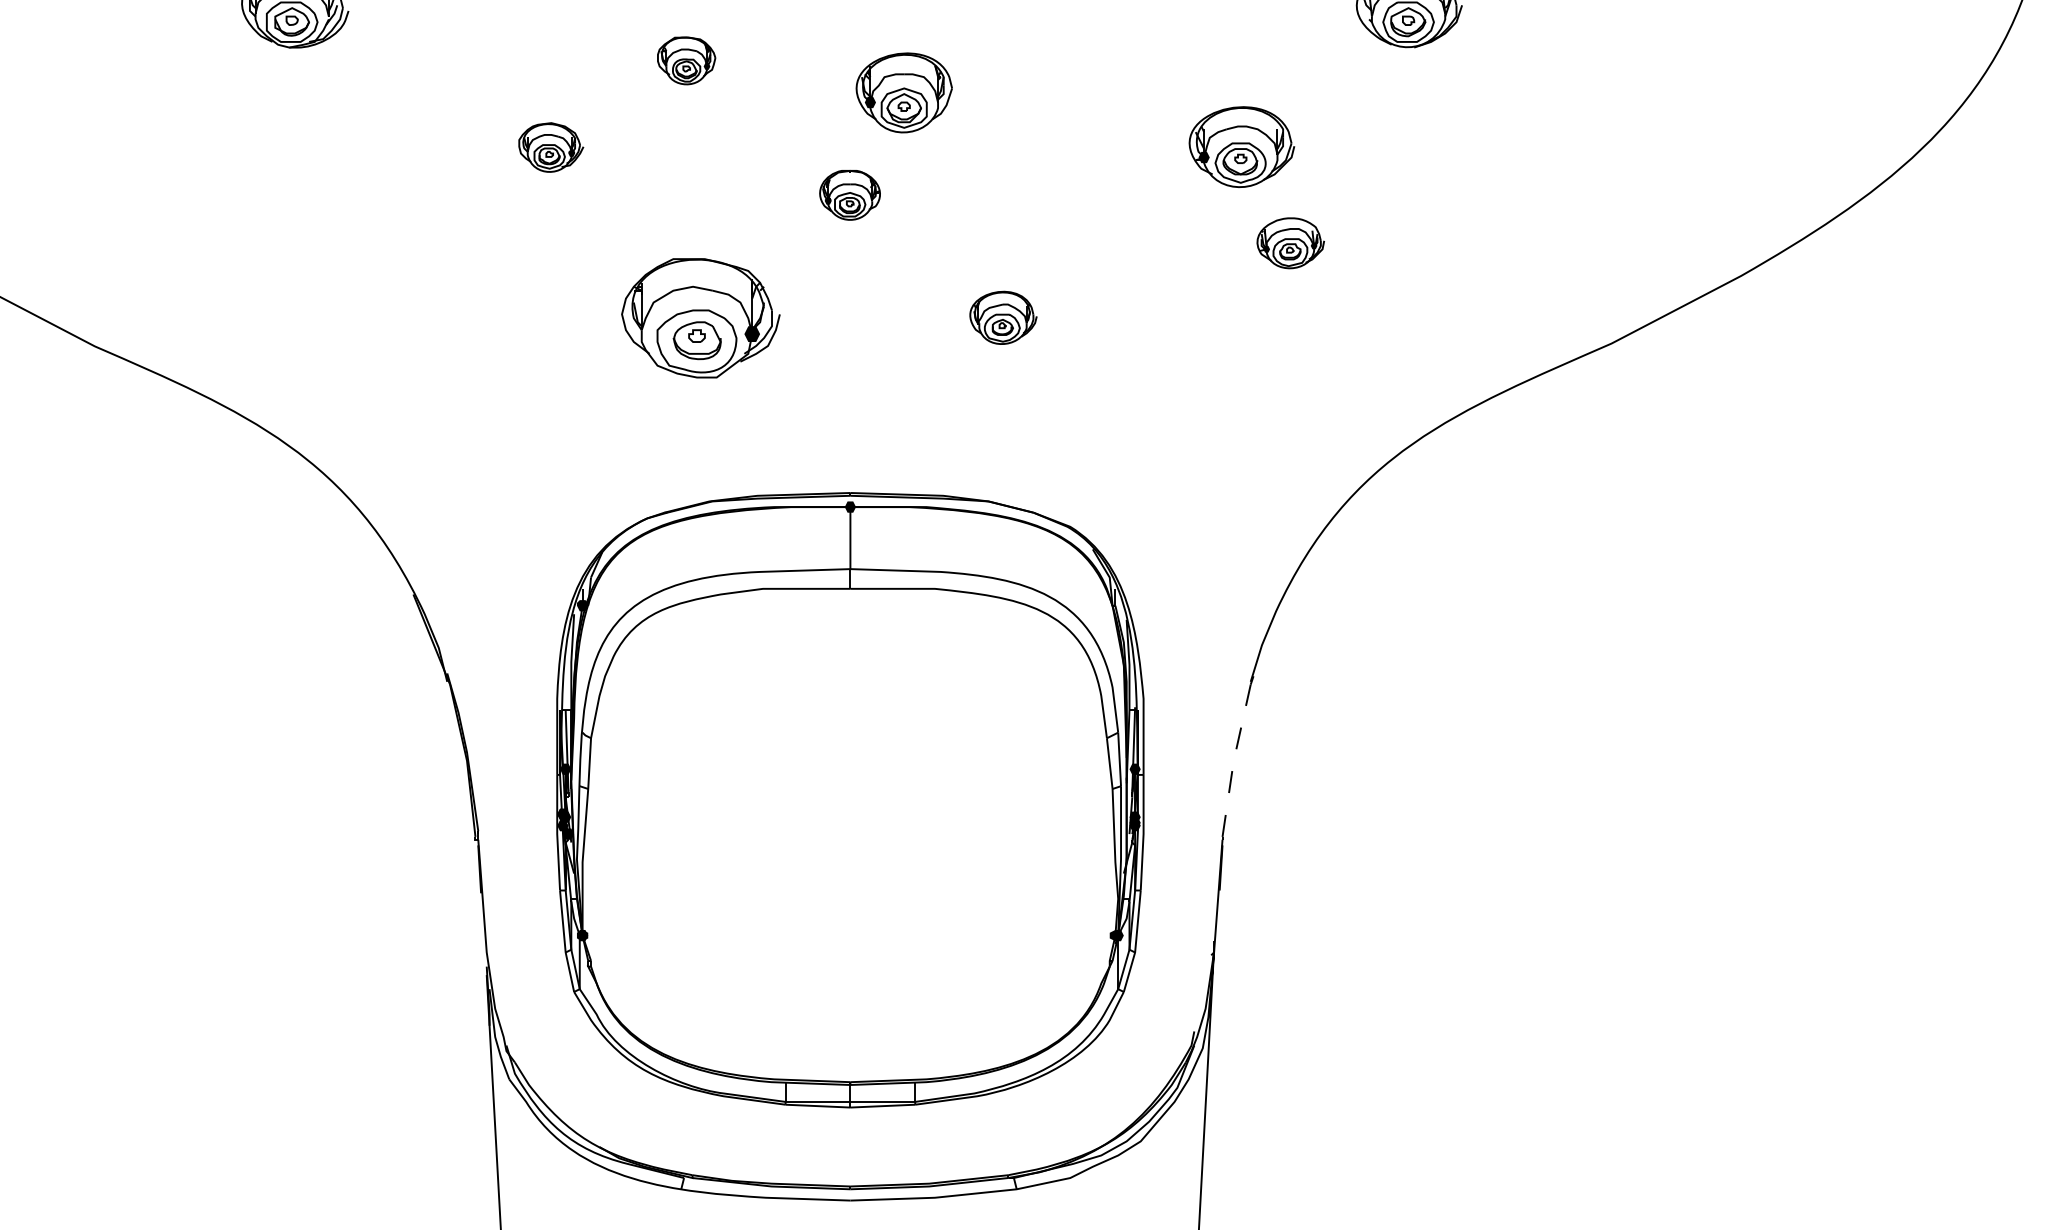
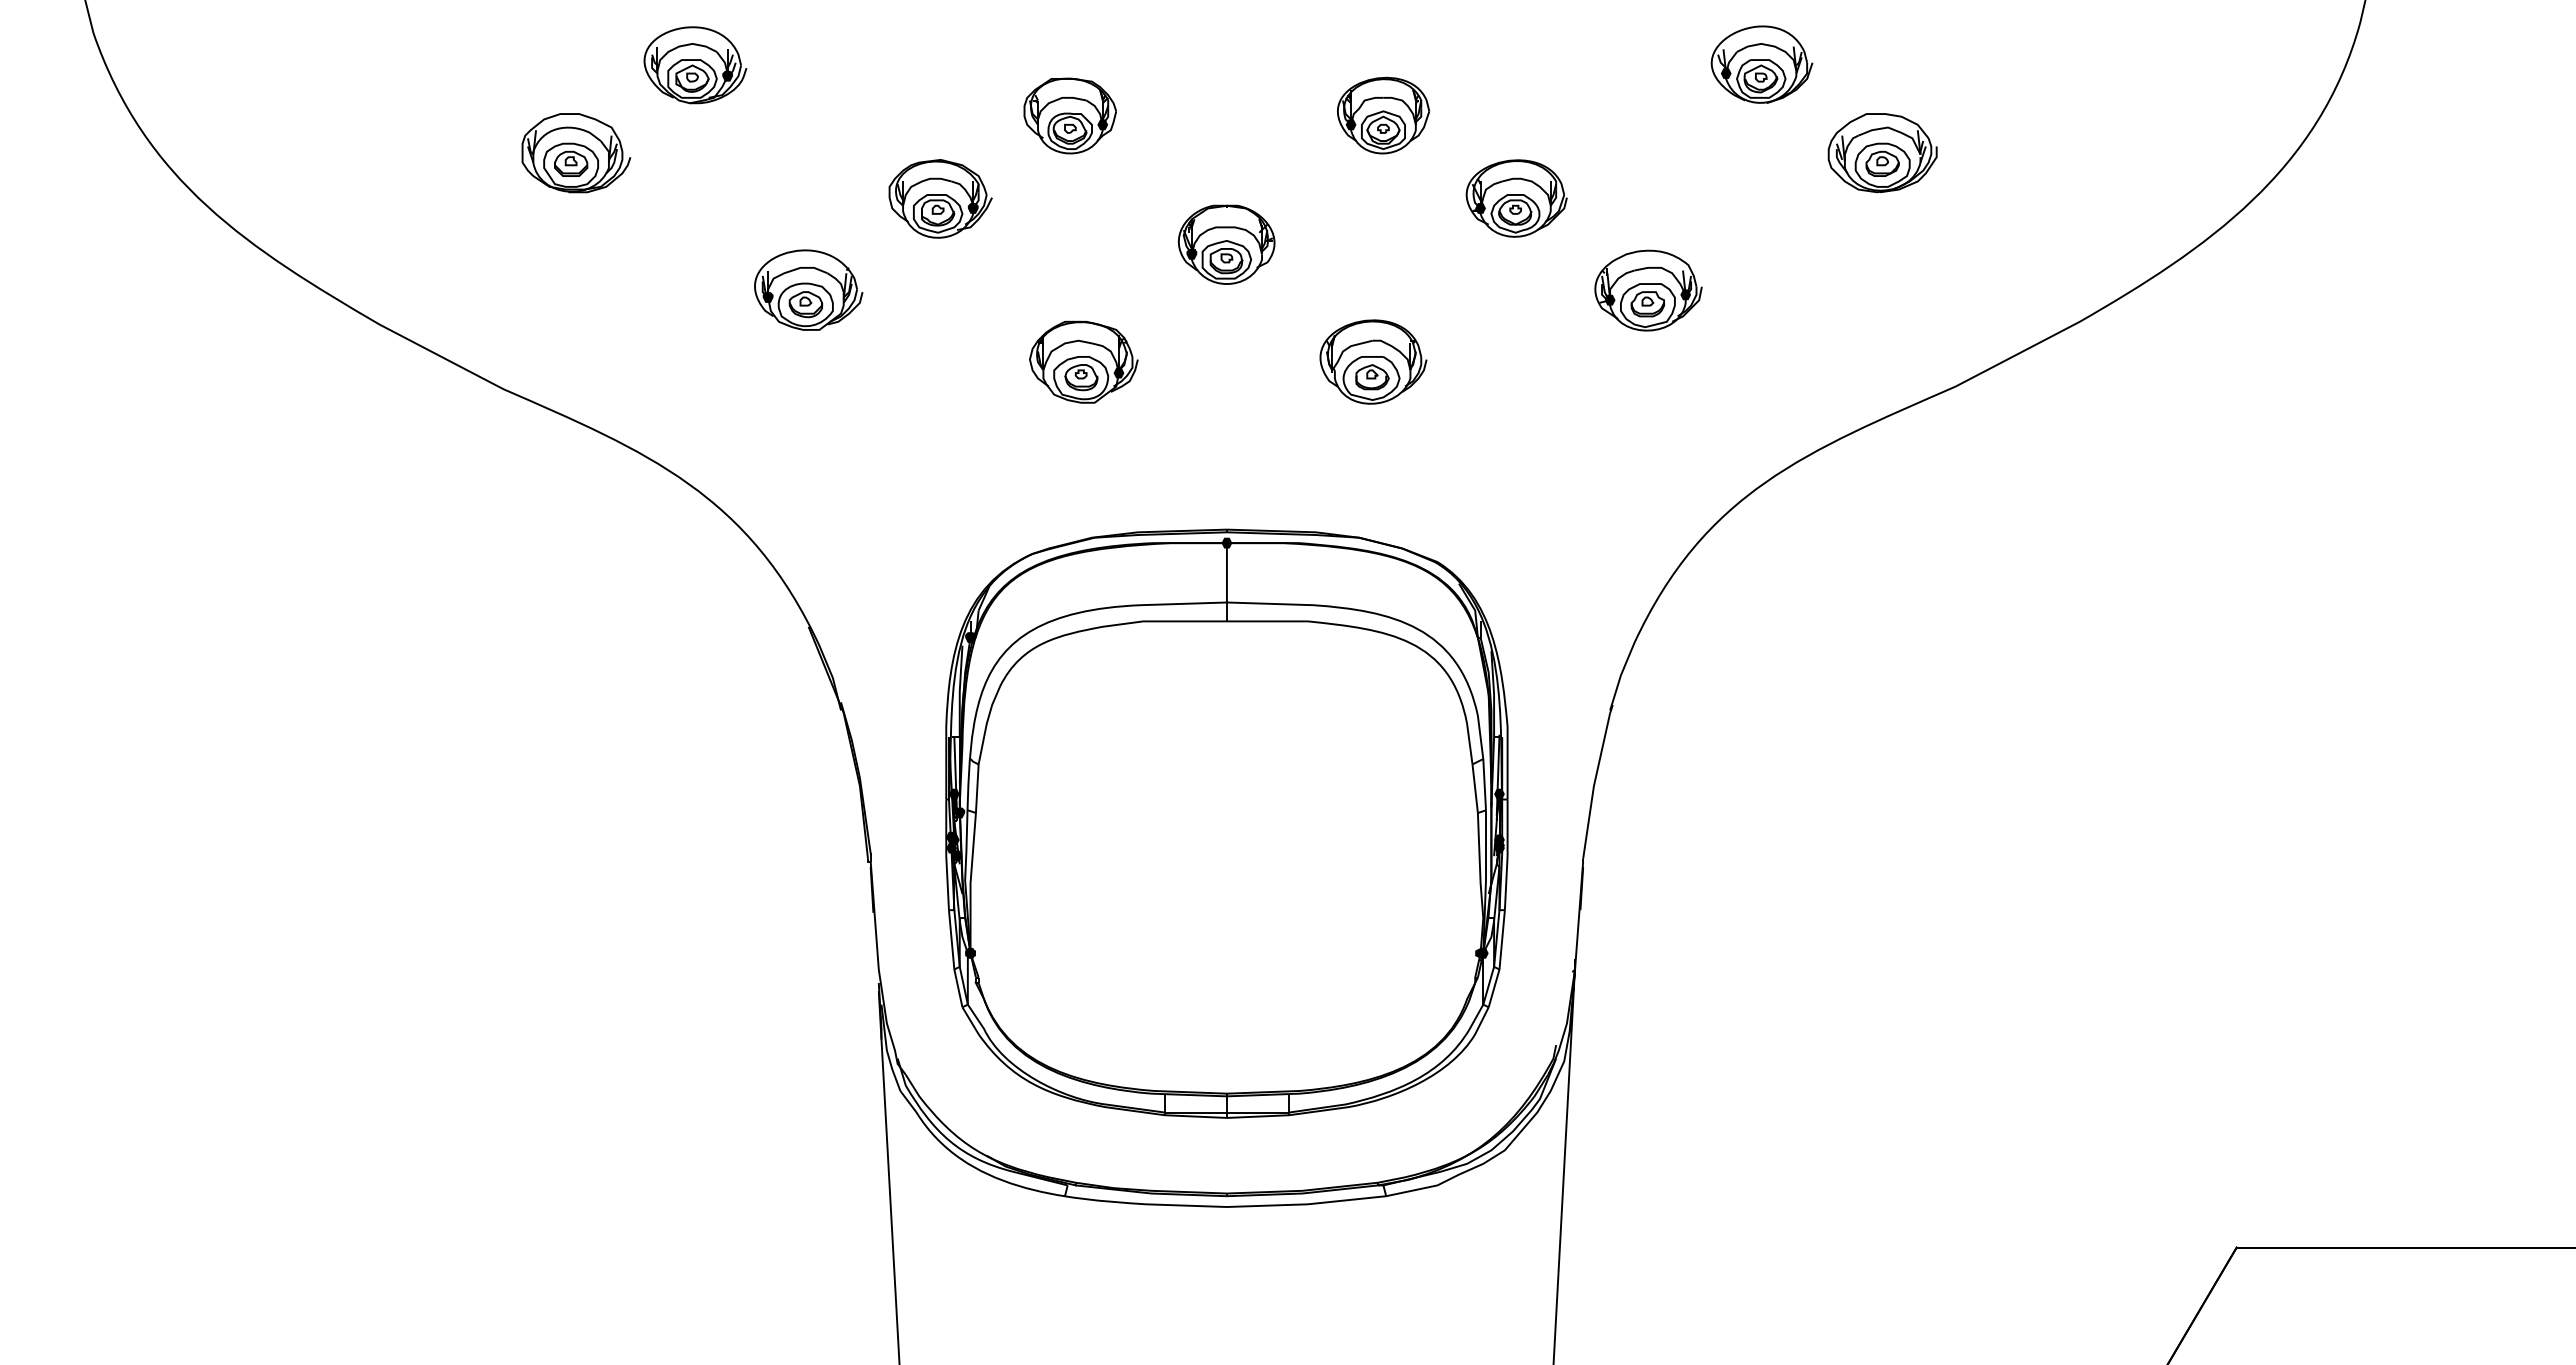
fill: (1371, 16) -> (1725, 73), added
fill: (328, 18) -> (727, 75), added
part: (685, 60) -> (1069, 115), size x1.67
part: (904, 92) -> (1383, 115), moved
part: (170, 100) -> (576, 153), added
part: (1535, 100) -> (1882, 153), added
part: (551, 147) -> (940, 198), size x1.67
part: (1241, 147) -> (1516, 198), moved
part: (849, 195) -> (1226, 244), size x1.67
part: (413, 242) -> (808, 289), added
part: (1290, 243) -> (1648, 290), size x1.67
part: (700, 317) -> (1083, 361), size x0.71
part: (1003, 317) -> (1373, 361), size x1.67
line: (1233, 761) -> (1593, 786), dashed -> solid
fill: (571, 788) -> (959, 812), added

